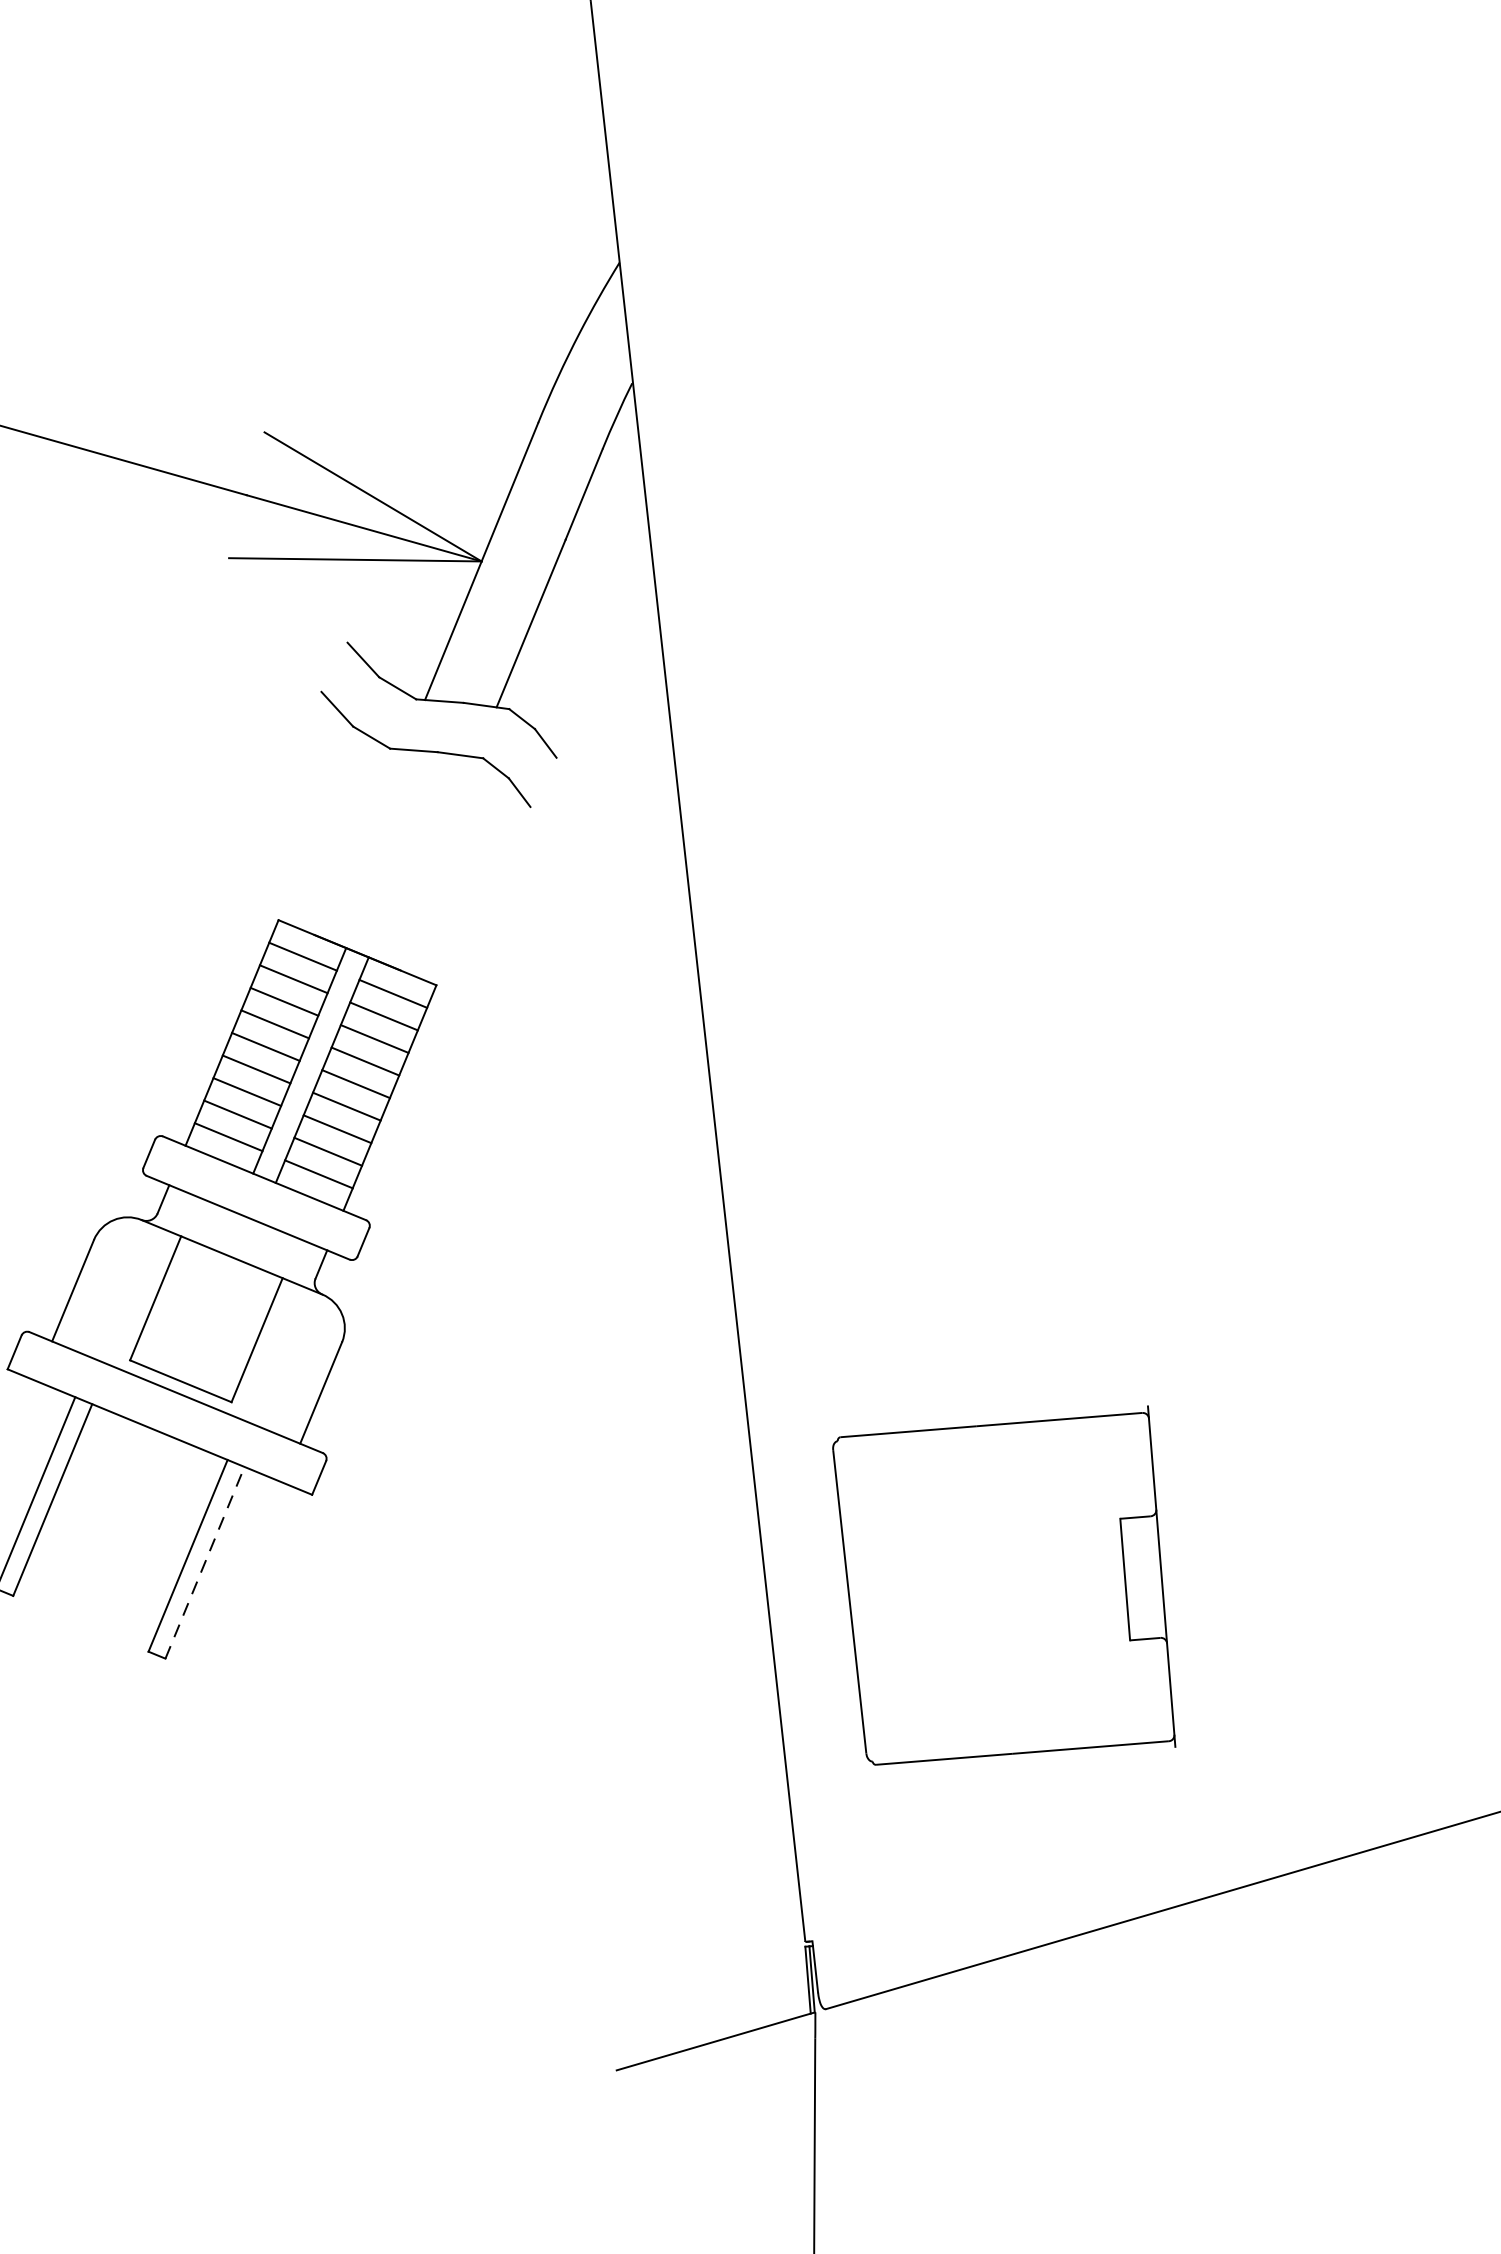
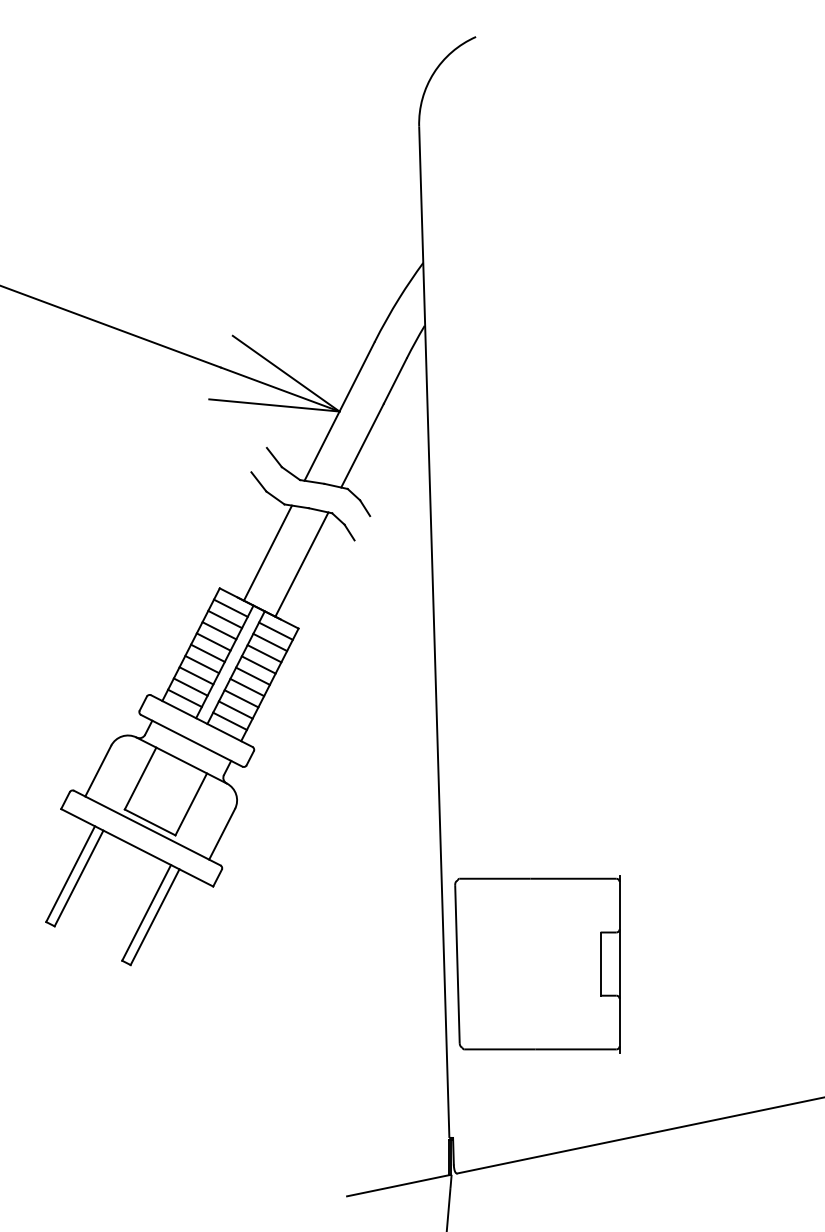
line: (364, 843) -> (267, 552), added
line: (432, 861) -> (301, 564), added
line: (205, 1563) -> (155, 917), dashed -> solid
part: (1003, 1590) -> (537, 964), moved

